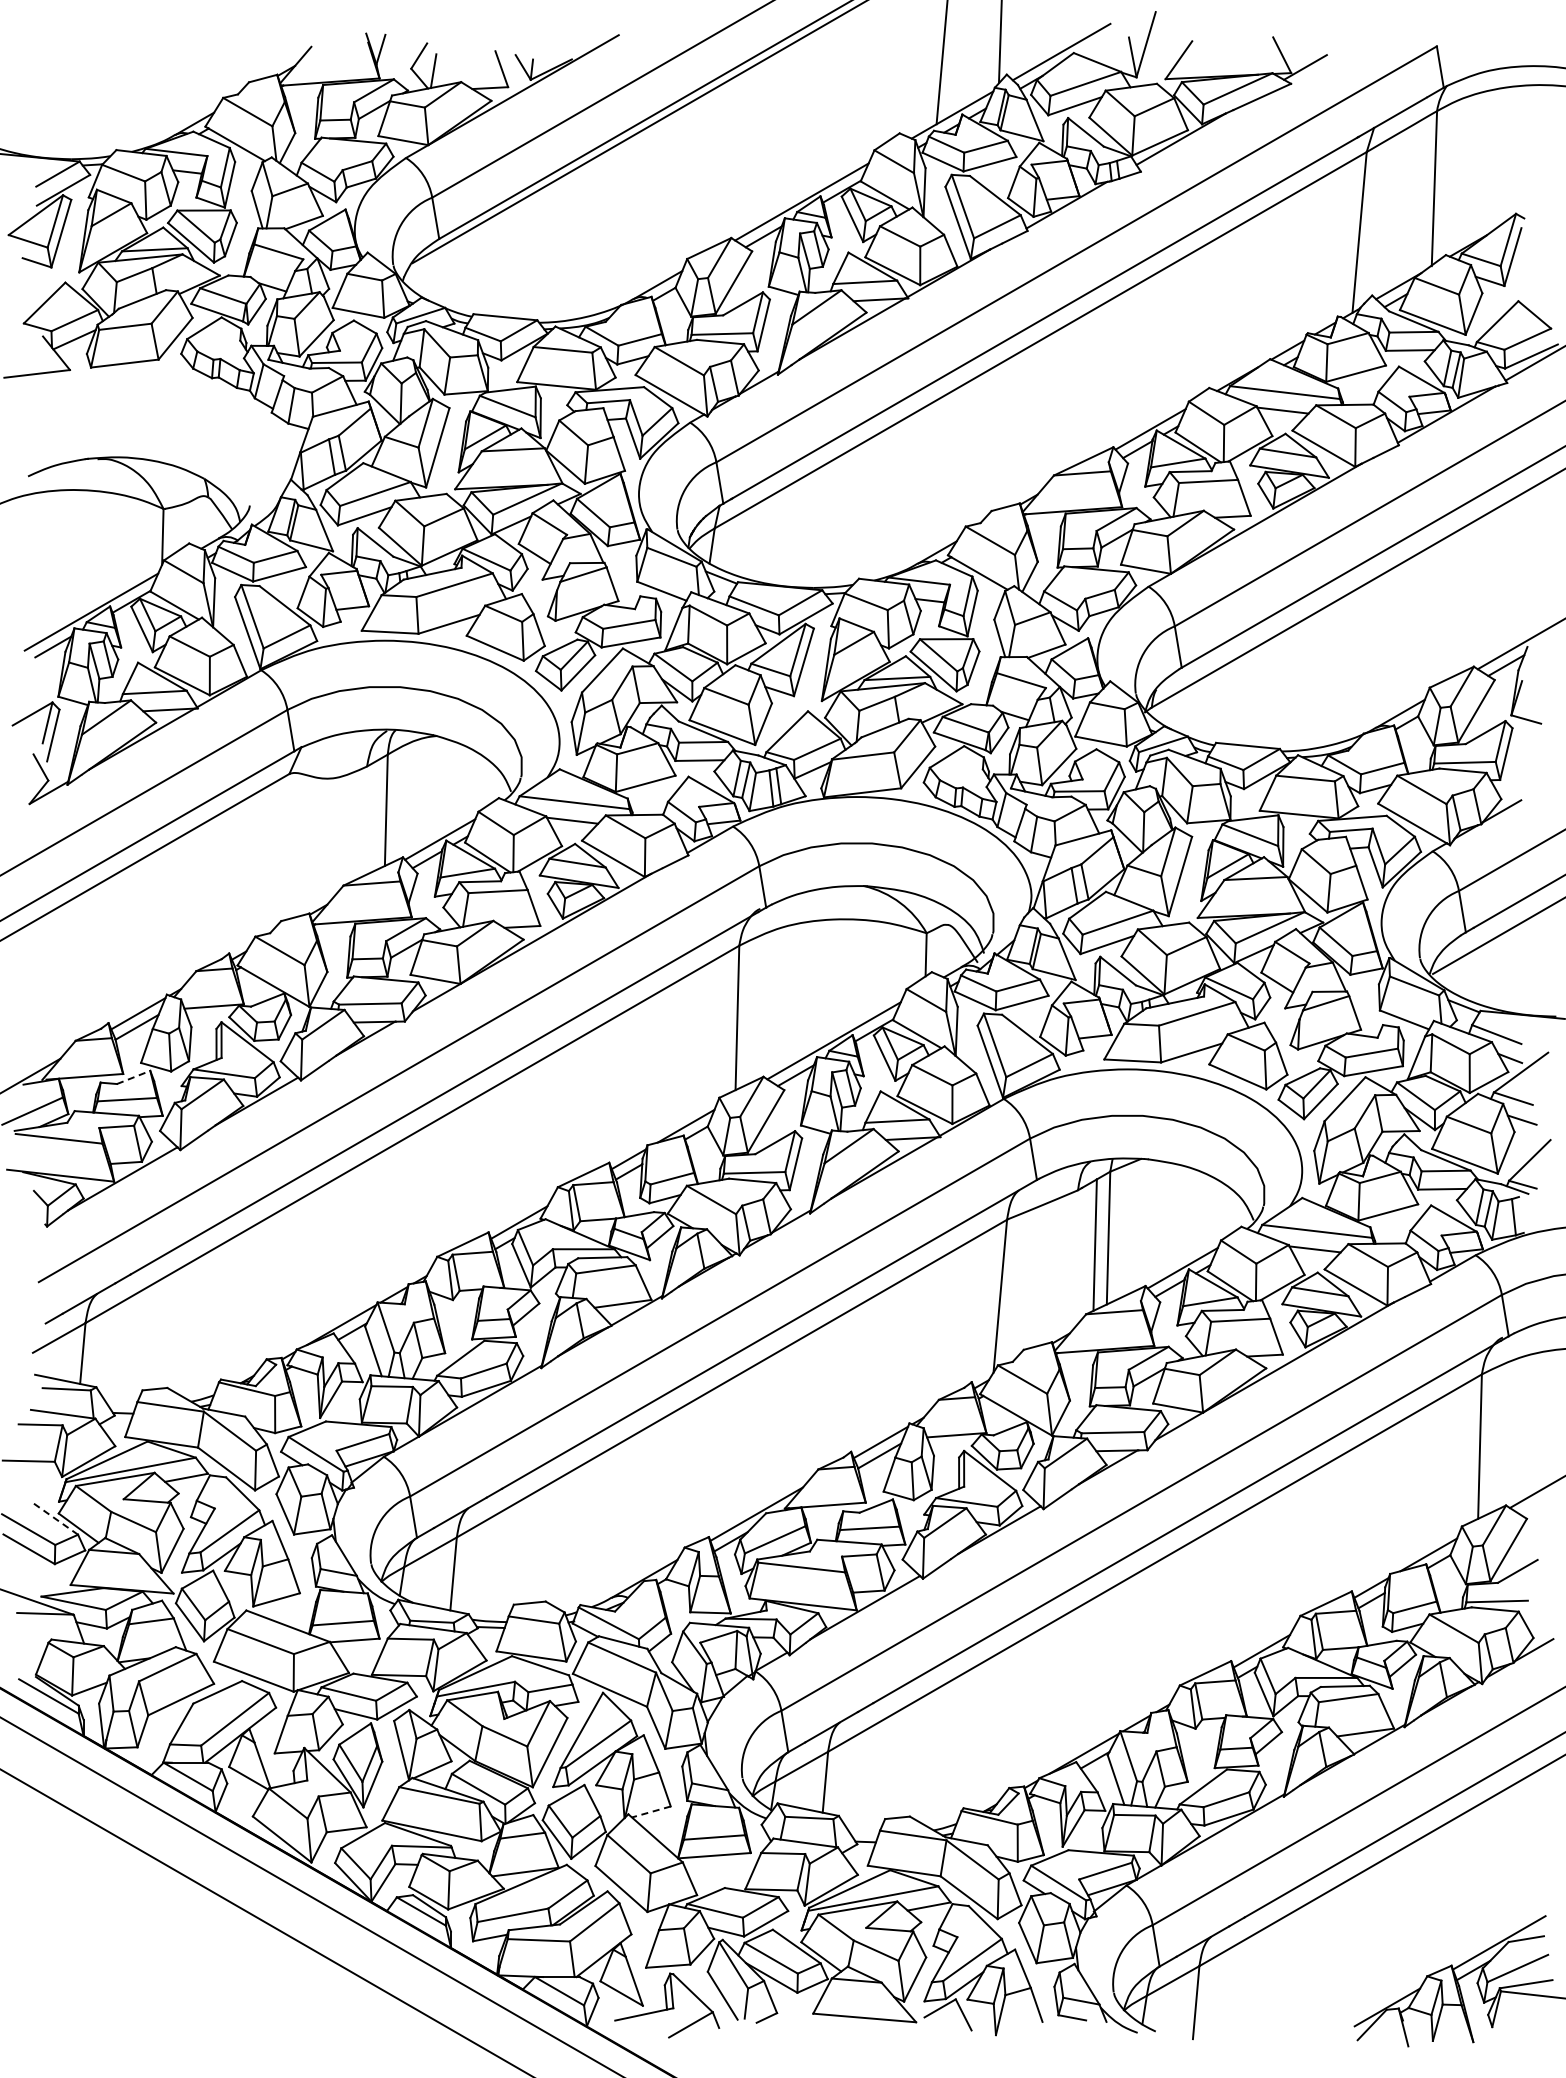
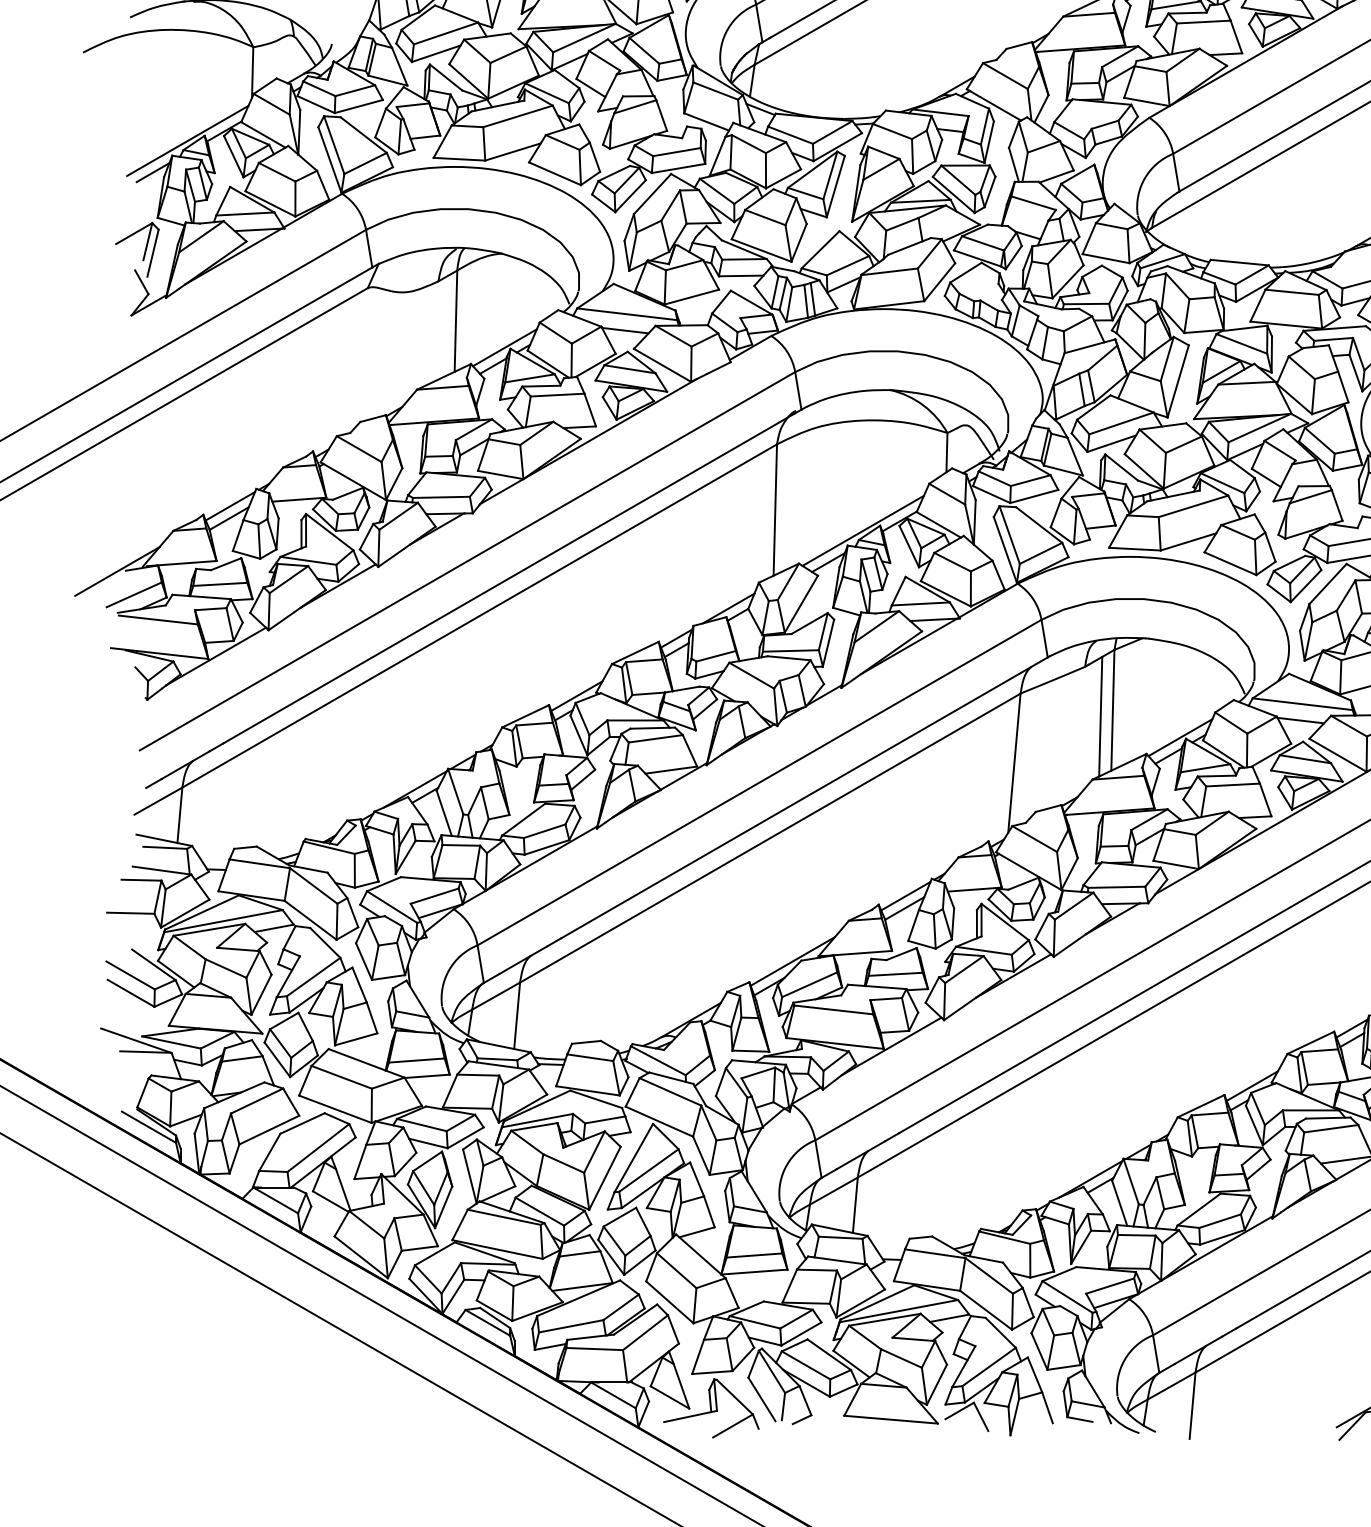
line: (133, 1077) -> (225, 564), dashed -> solid
line: (53, 1517) -> (153, 964), dashed -> solid
line: (650, 1812) -> (696, 1232), dashed -> solid

